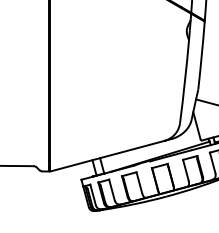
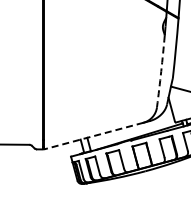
arc: (185, 82) -> (161, 71), solid -> dashed
line: (107, 156) -> (93, 136), solid -> dashed

